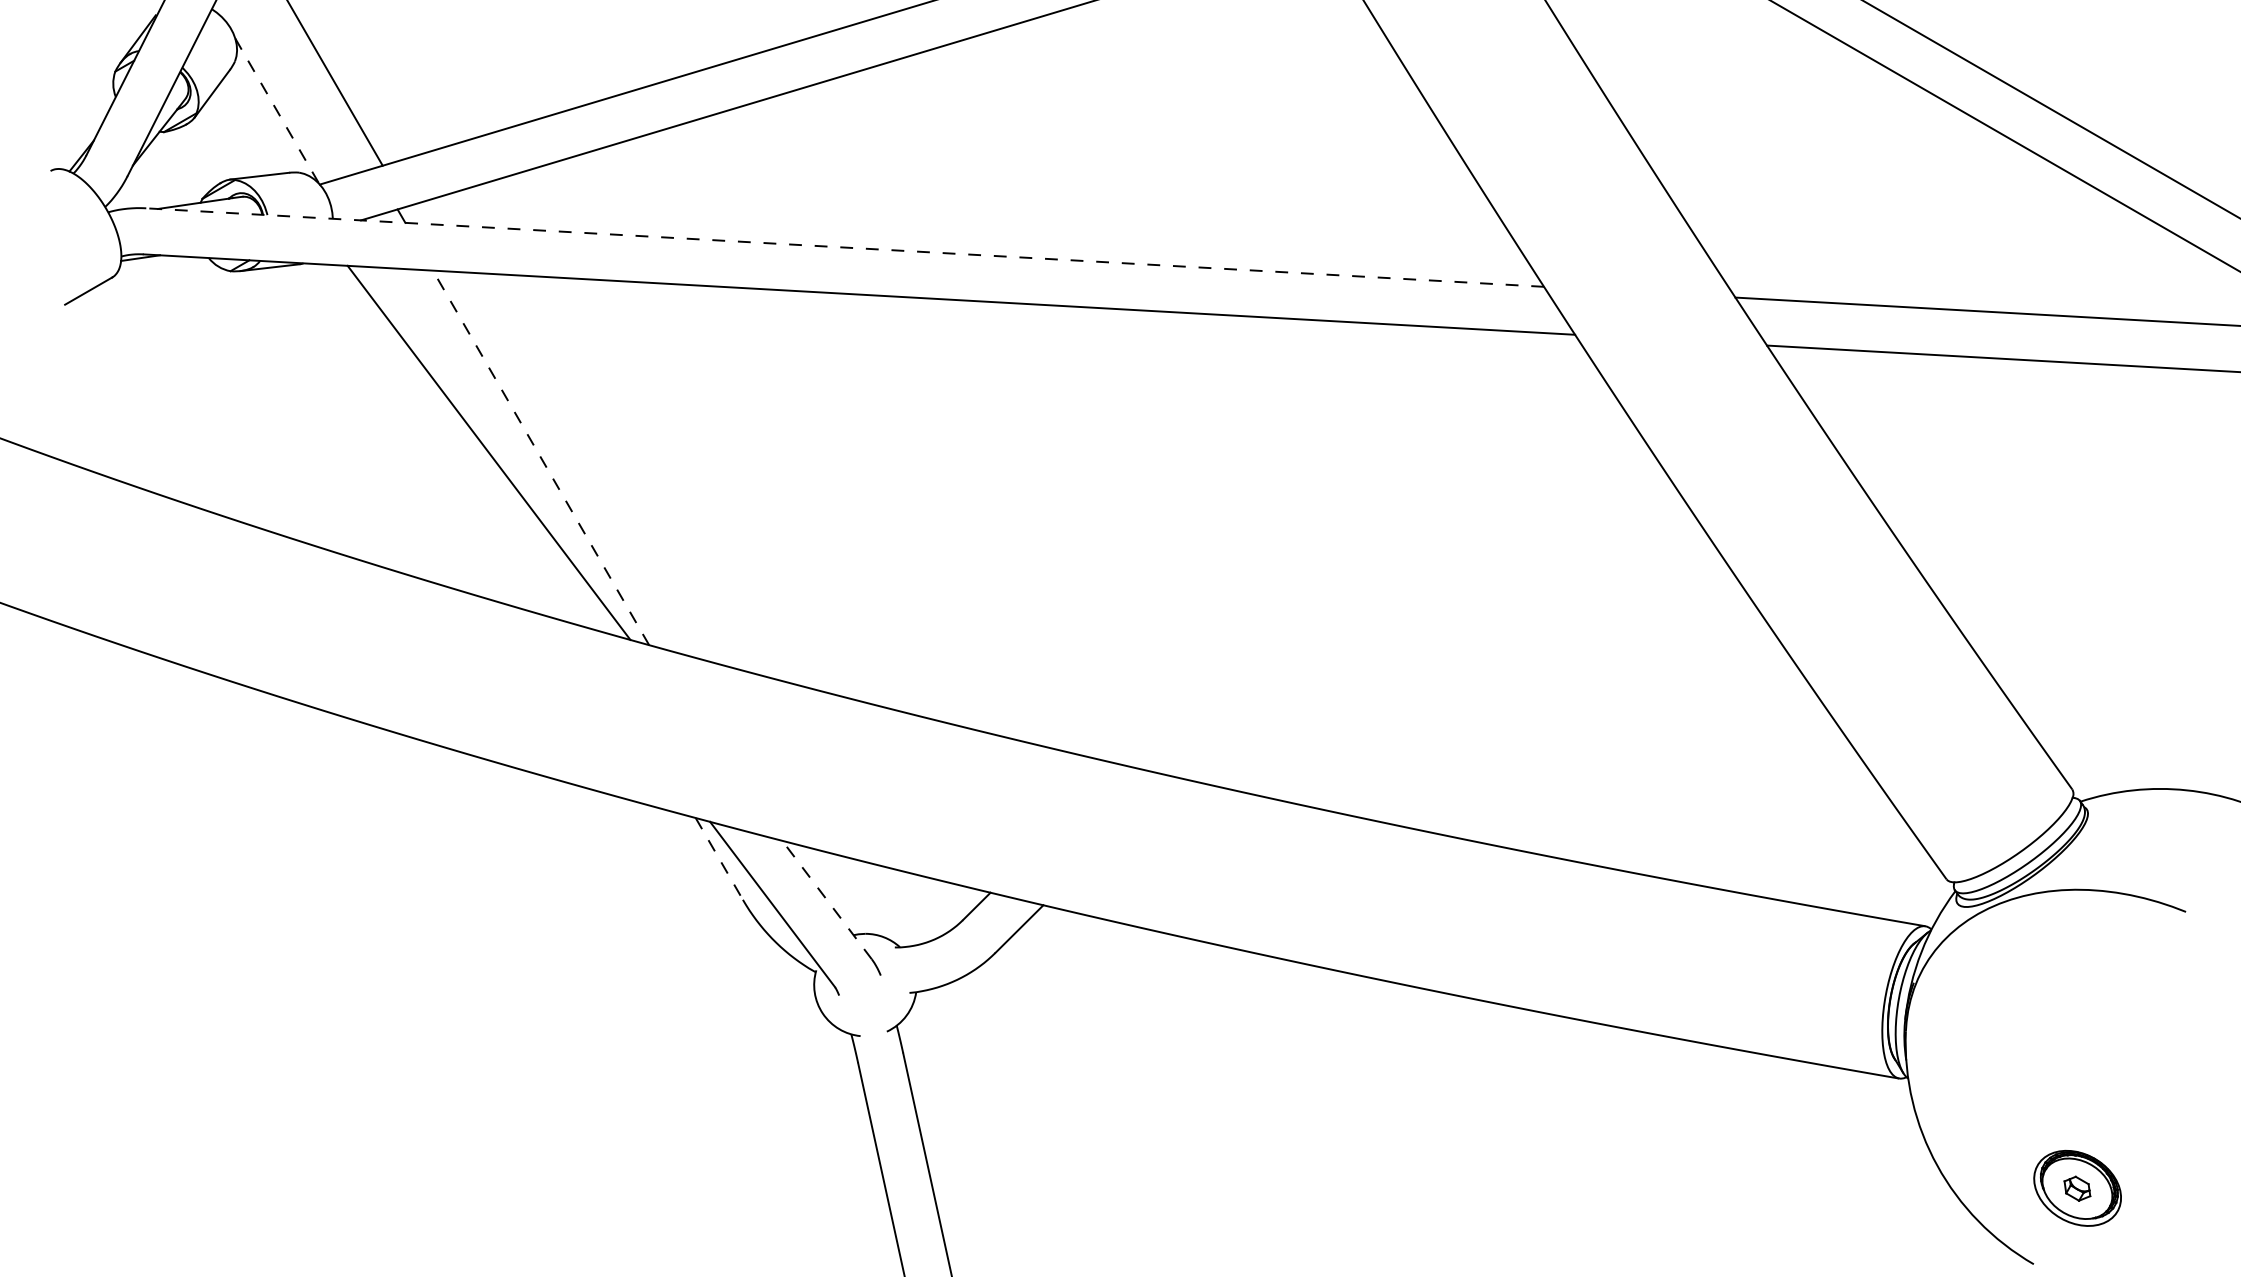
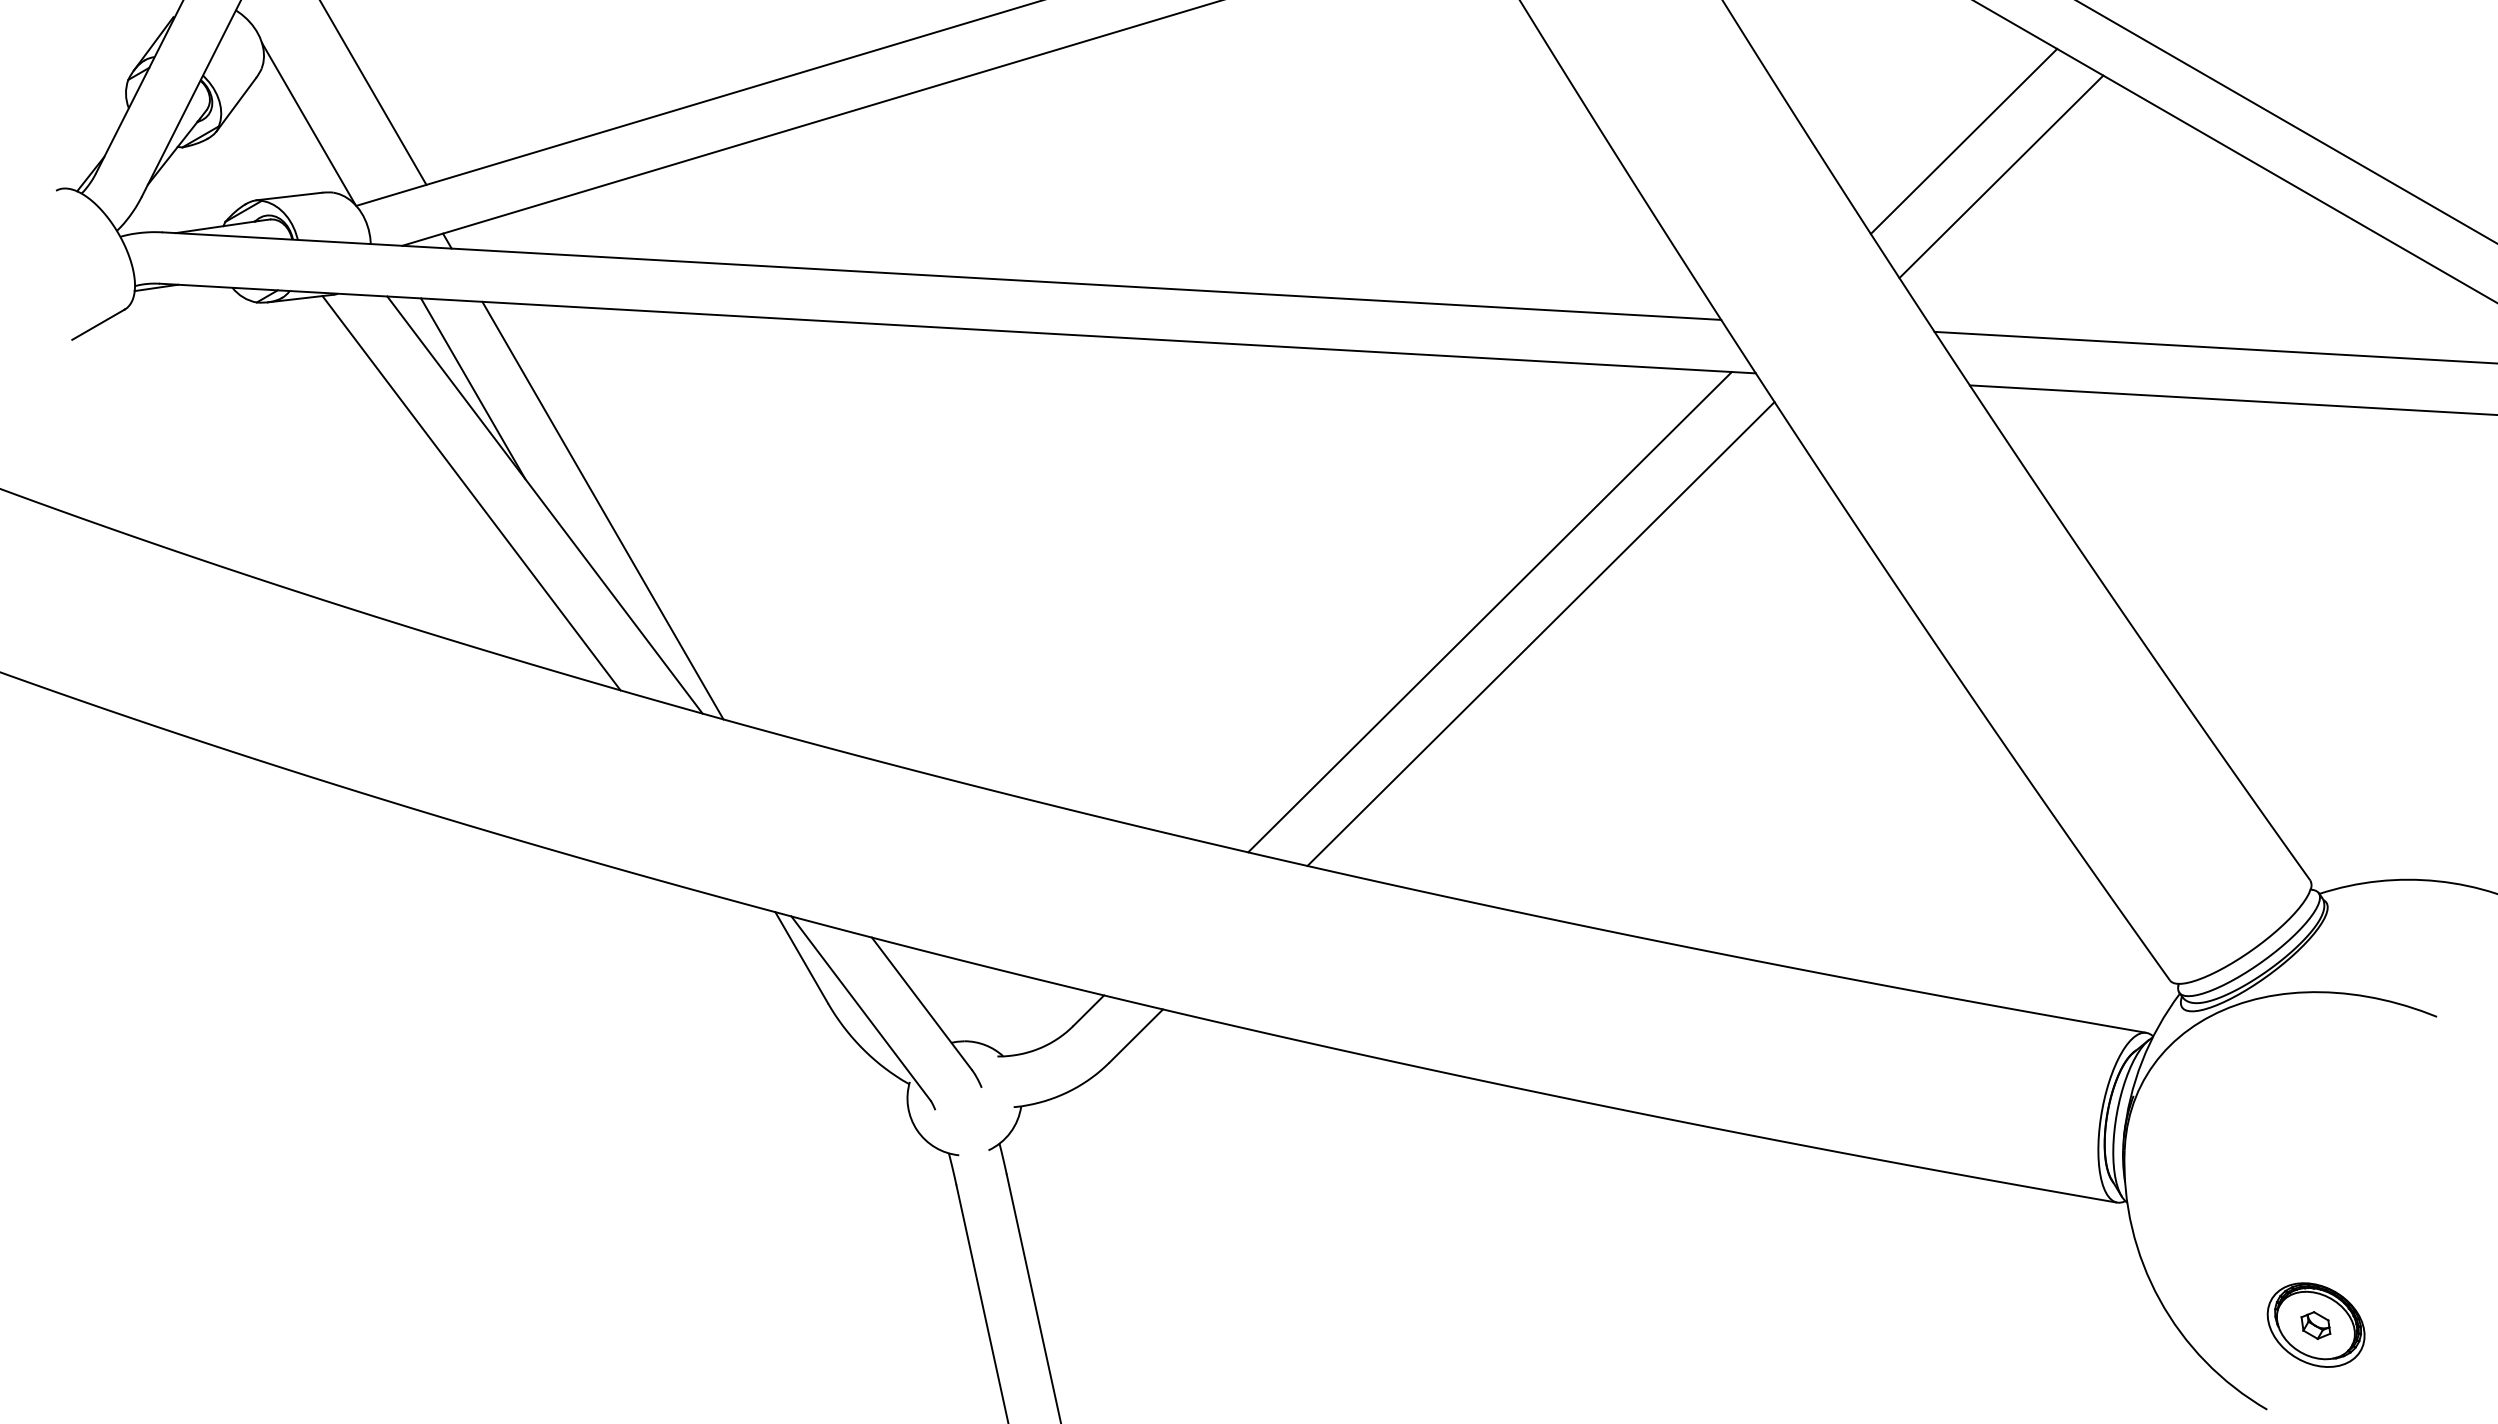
line: (276, 111) -> (308, 124), dashed -> solid
line: (1761, 125) -> (1963, 140), added
line: (1795, 158) -> (2001, 176), added
line: (844, 247) -> (941, 276), dashed -> solid
line: (424, 348) -> (473, 388), added
line: (423, 442) -> (471, 493), added
line: (540, 457) -> (602, 510), dashed -> solid
line: (1336, 549) -> (1489, 612), added
line: (1381, 568) -> (1540, 633), added
line: (719, 858) -> (801, 957), dashed -> solid
line: (826, 899) -> (921, 1003), dashed -> solid

